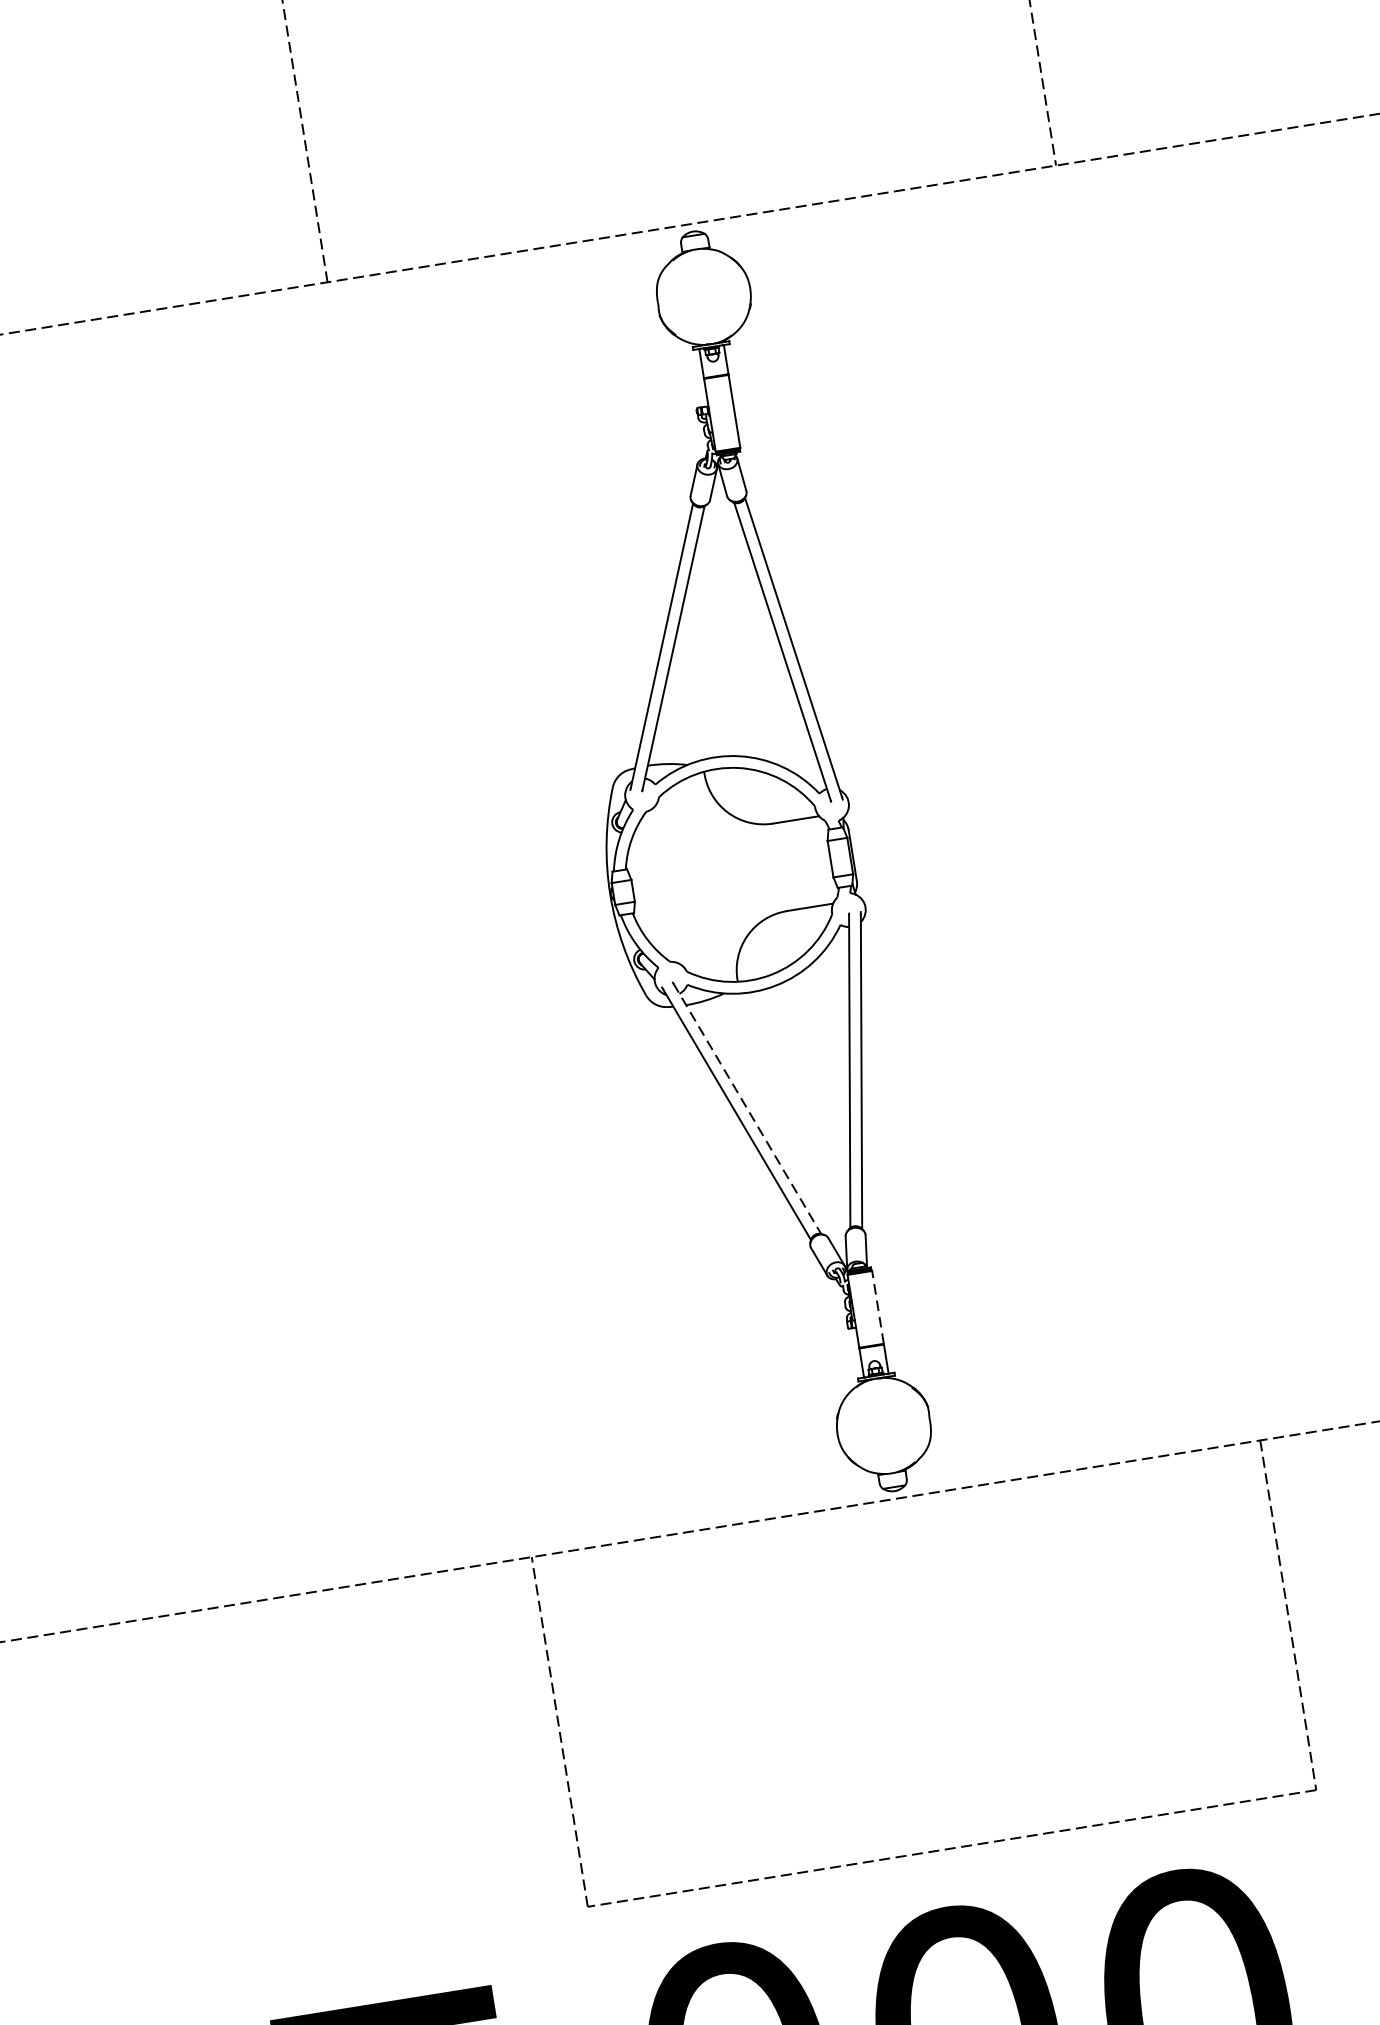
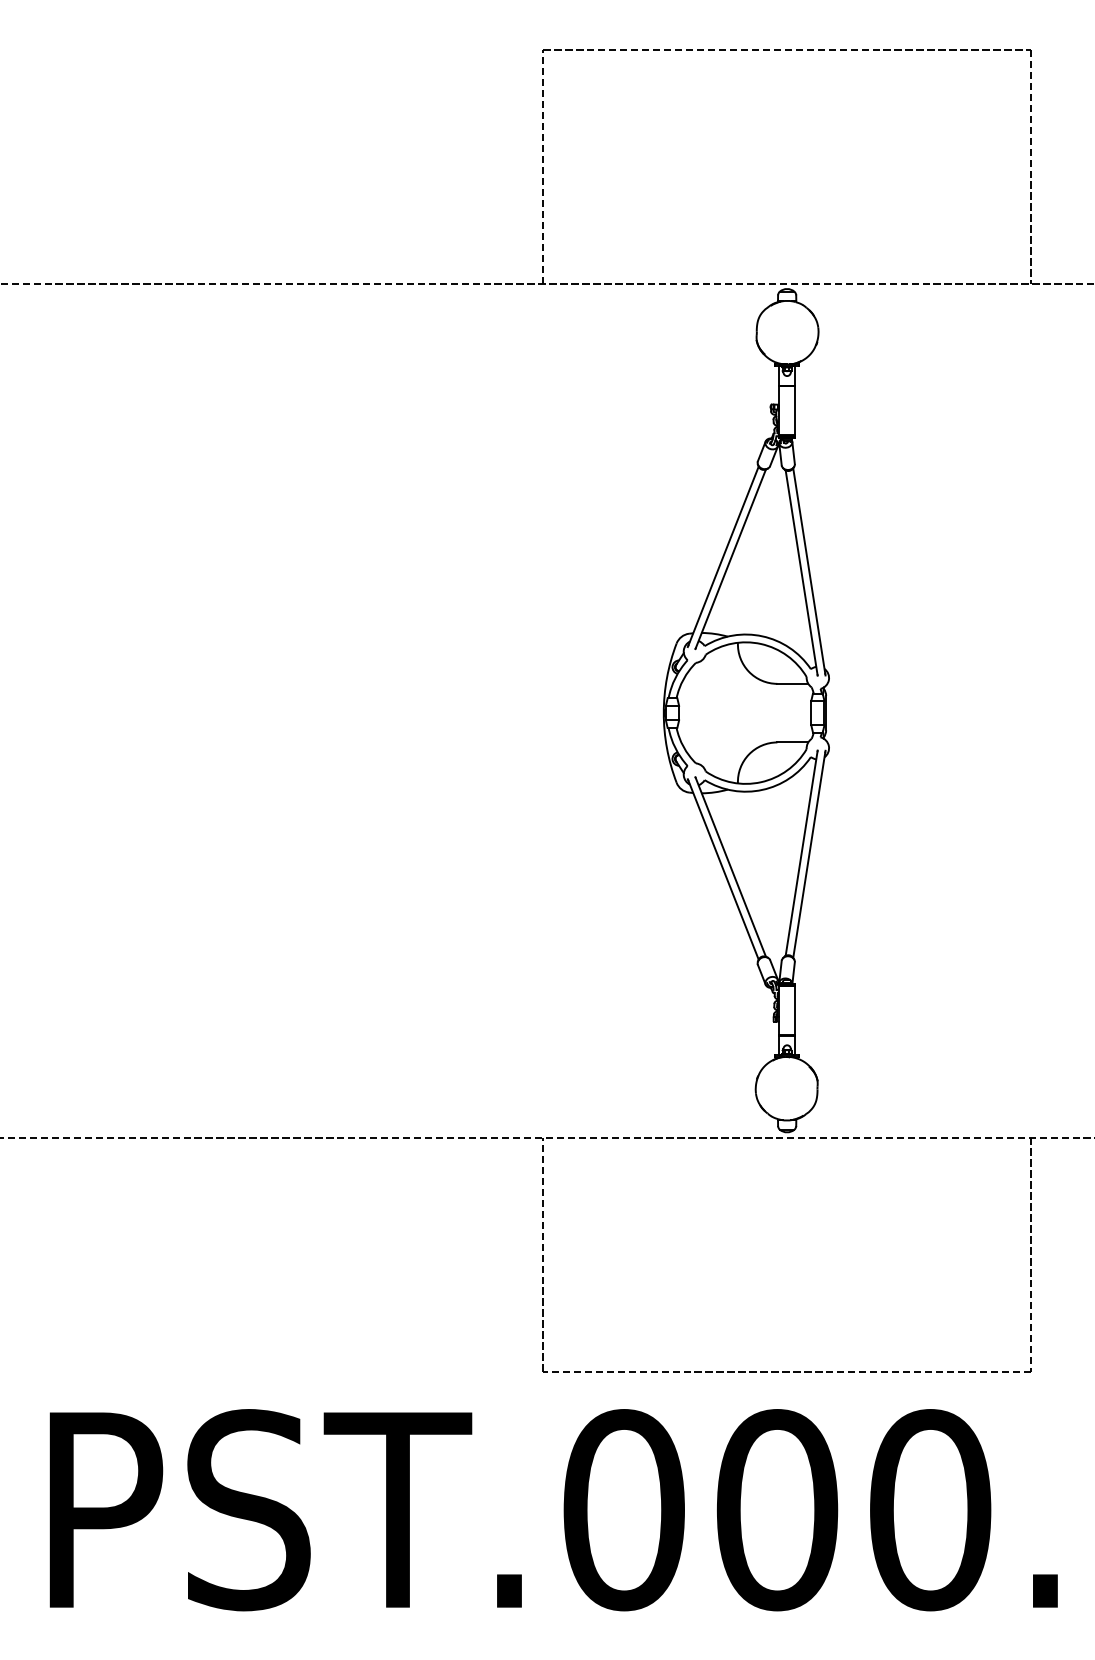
line: (748, 1108) -> (731, 867), dashed -> solid
line: (878, 1307) -> (795, 1010), dashed -> solid

